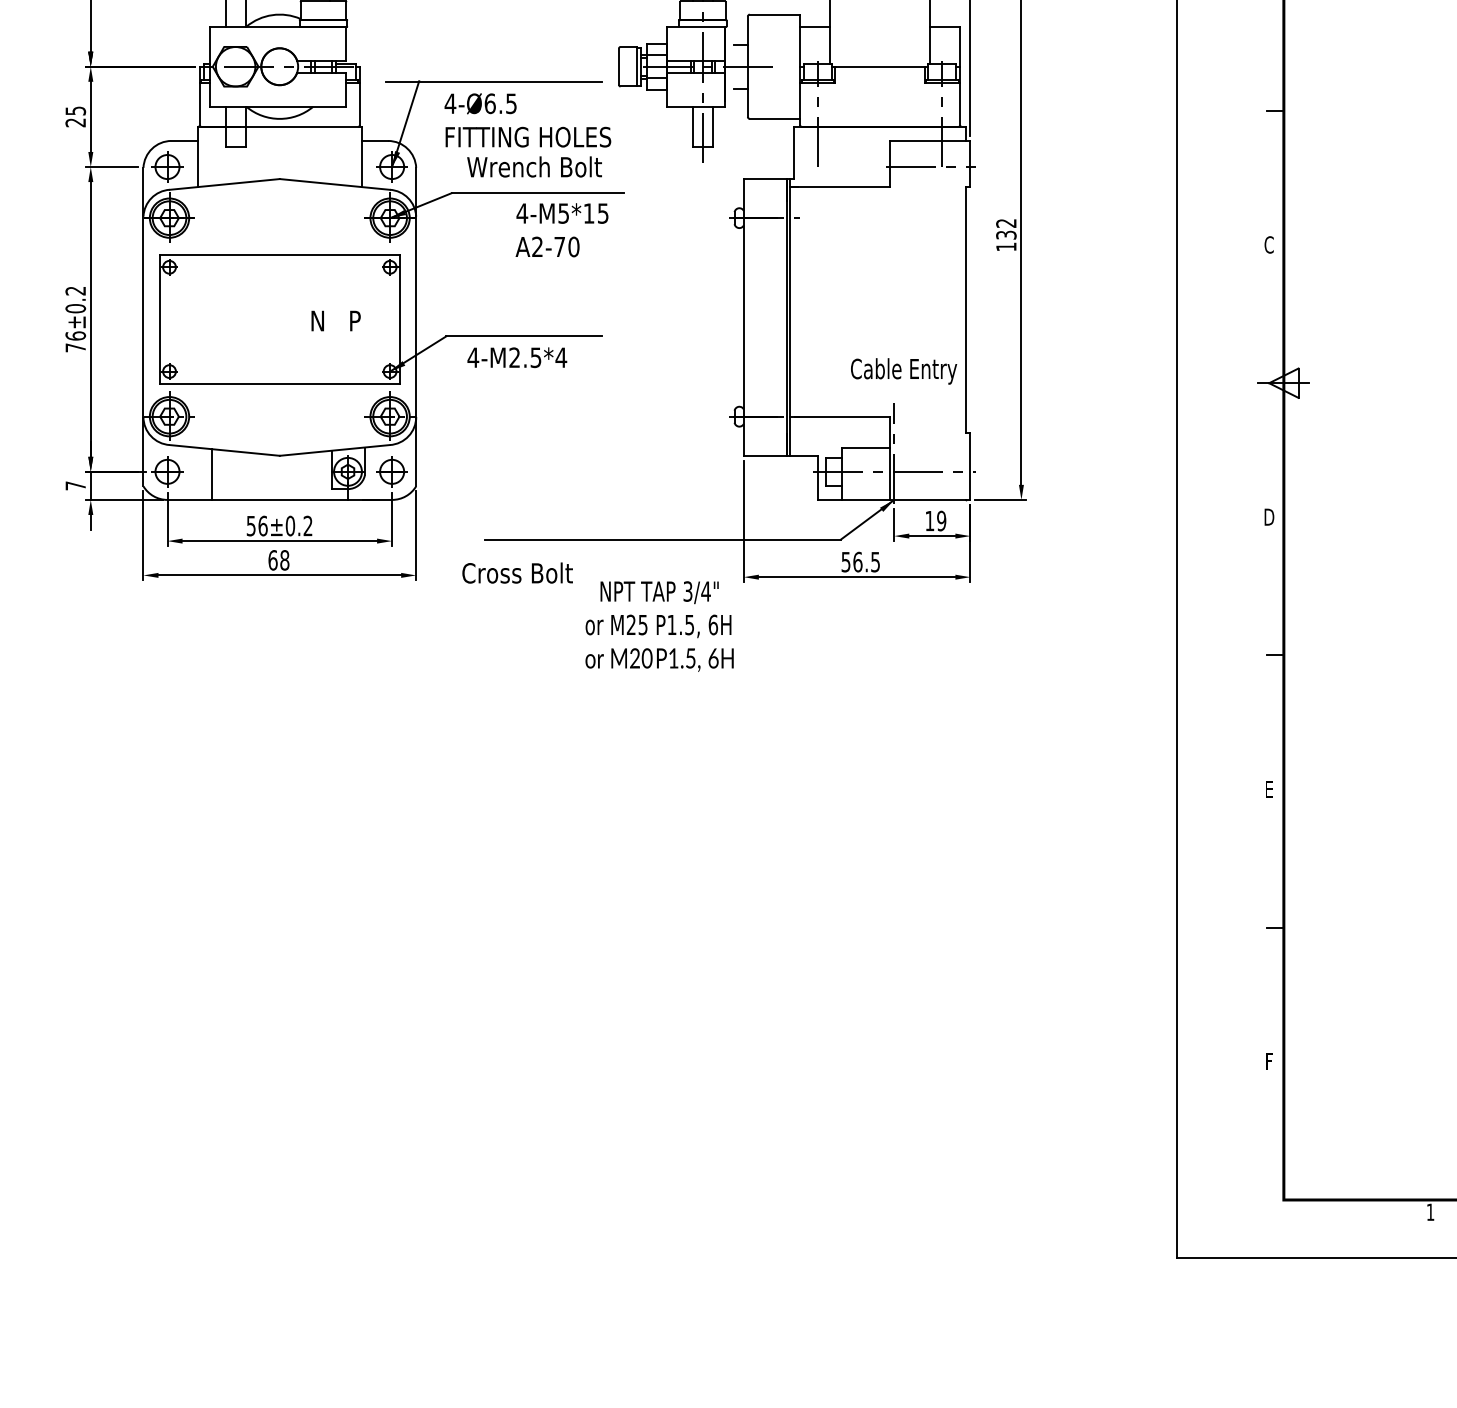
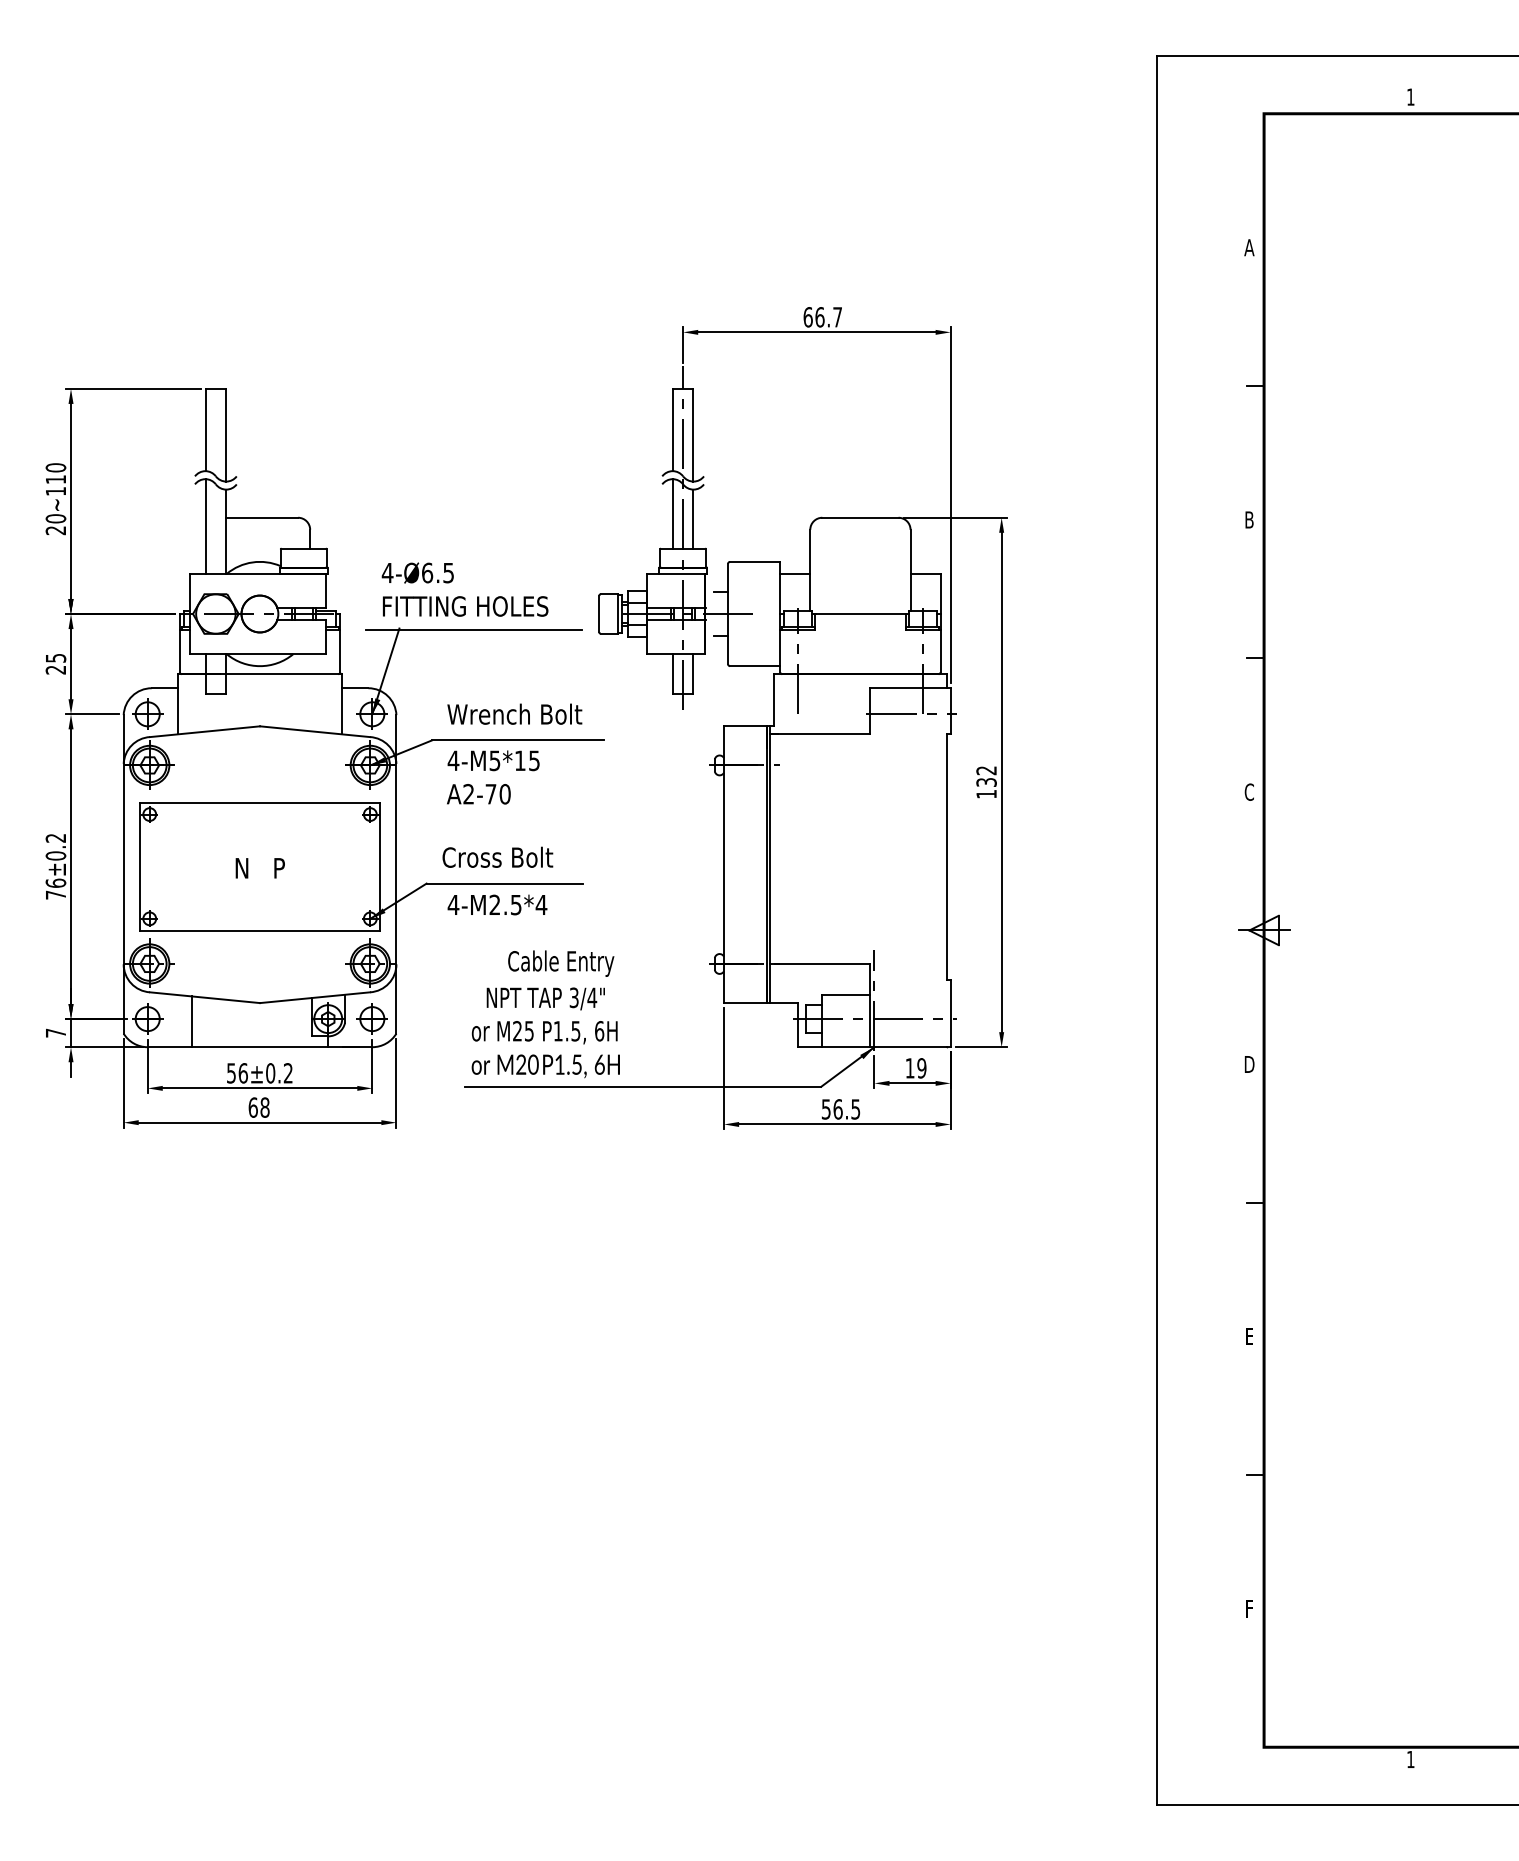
text: (527, 120) -> (464, 589), moved
text: (562, 230) -> (493, 777), moved
text: (335, 321) -> (259, 868), moved
text: (904, 371) -> (561, 963), moved
text: (517, 572) -> (497, 856), moved
text: (659, 626) -> (545, 1032), moved

